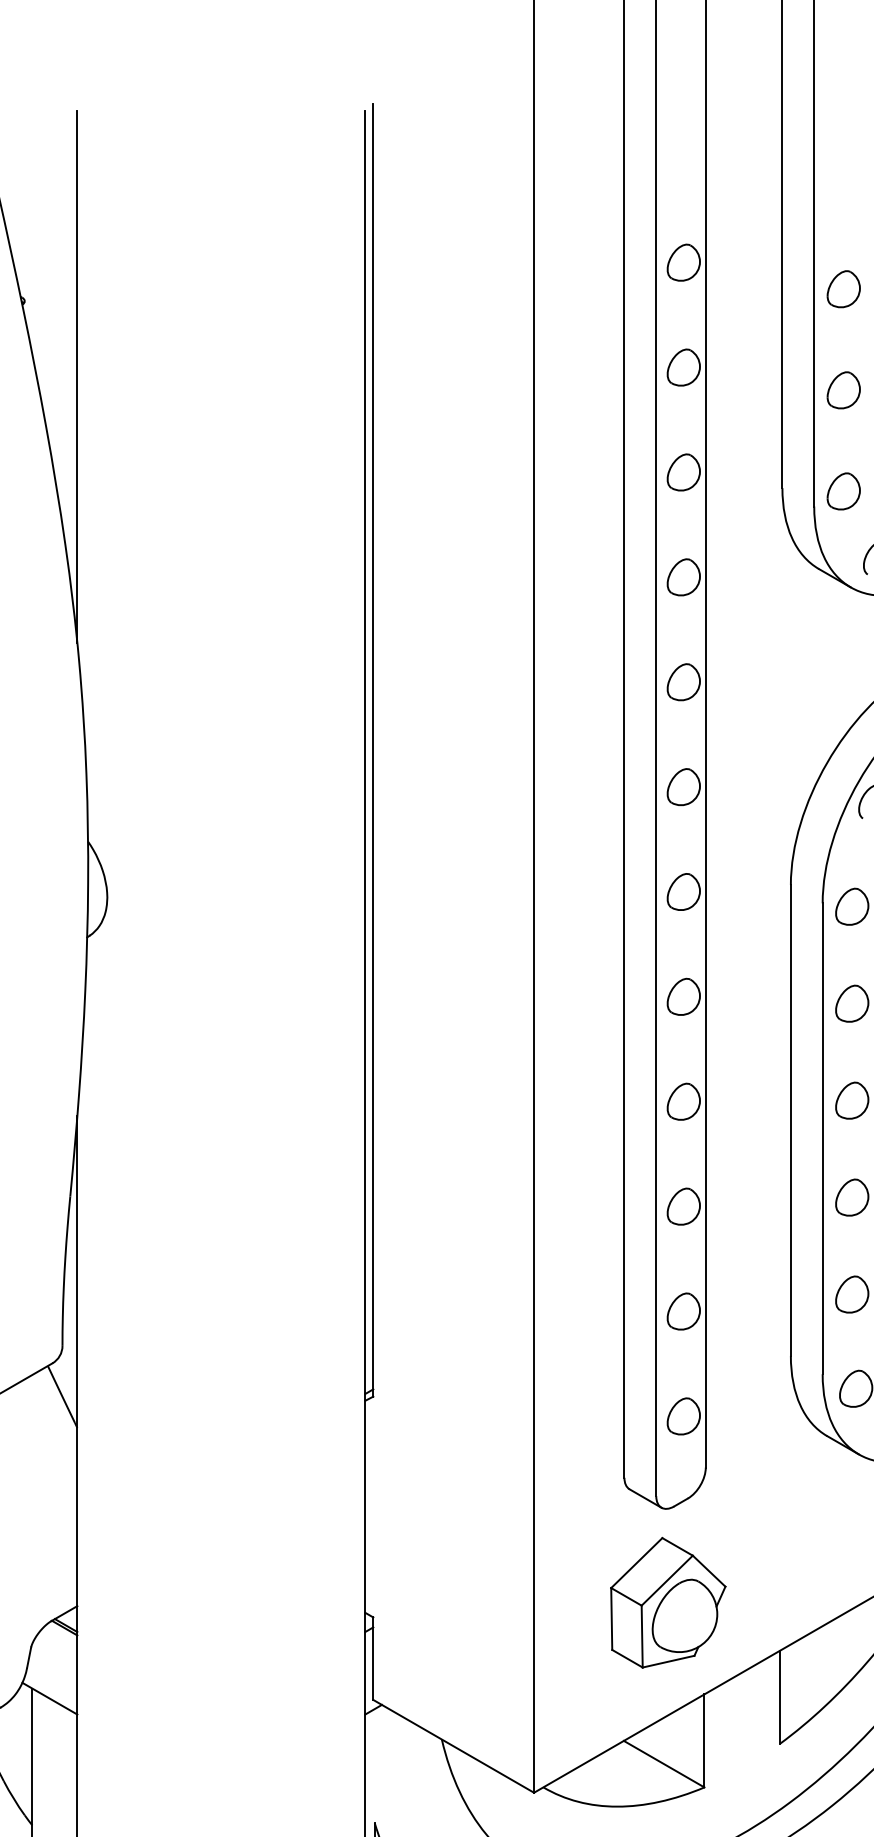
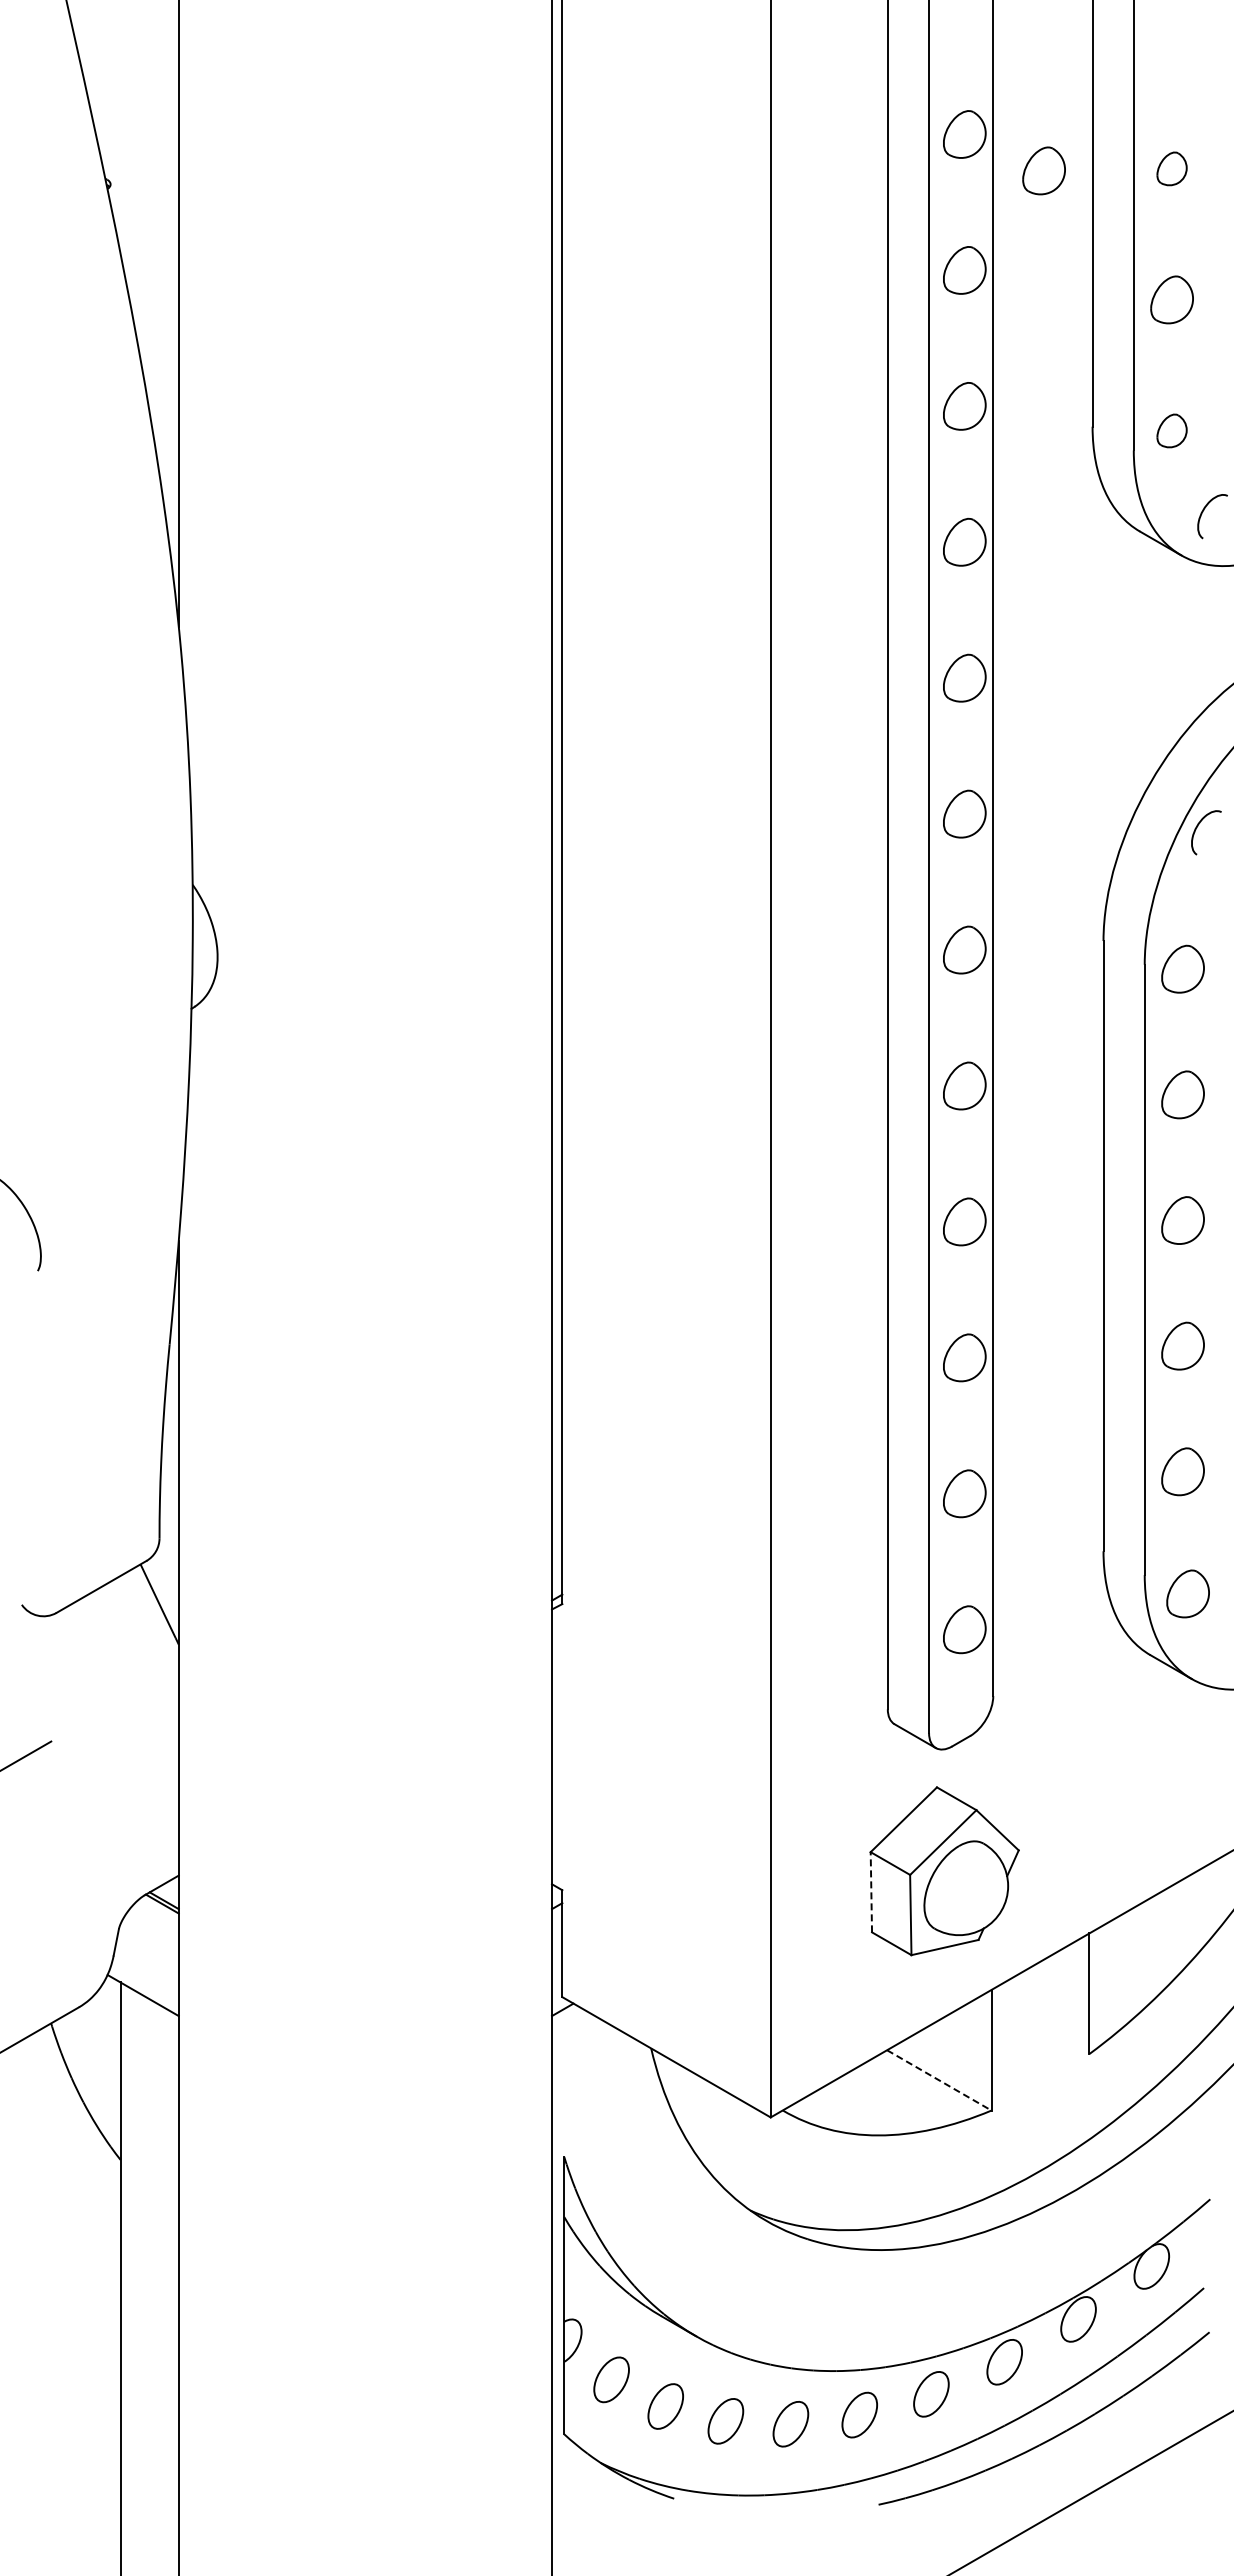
part: (843, 288) -> (1171, 168), size x0.7
part: (744, 290) -> (1043, 170), added
part: (843, 491) -> (1171, 430), size x0.7
line: (611, 1618) -> (871, 1891), solid -> dashed
line: (664, 1764) -> (939, 2080), solid -> dashed

